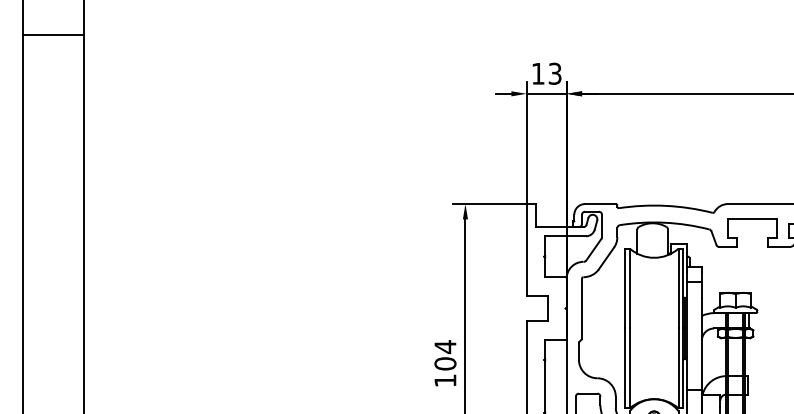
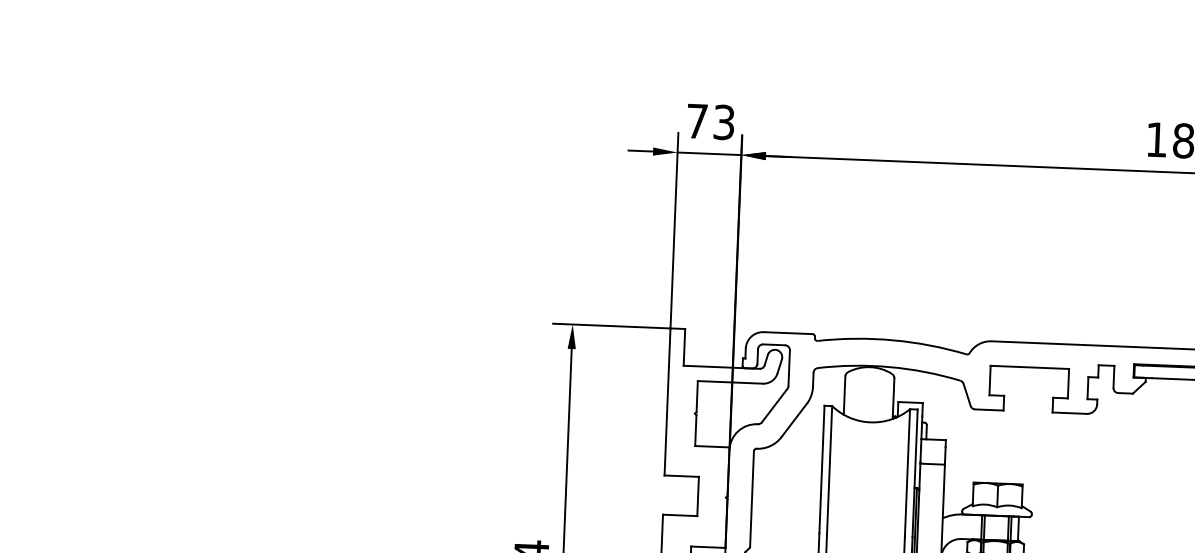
text: (538, 73) -> (697, 120), 13 -> 73

